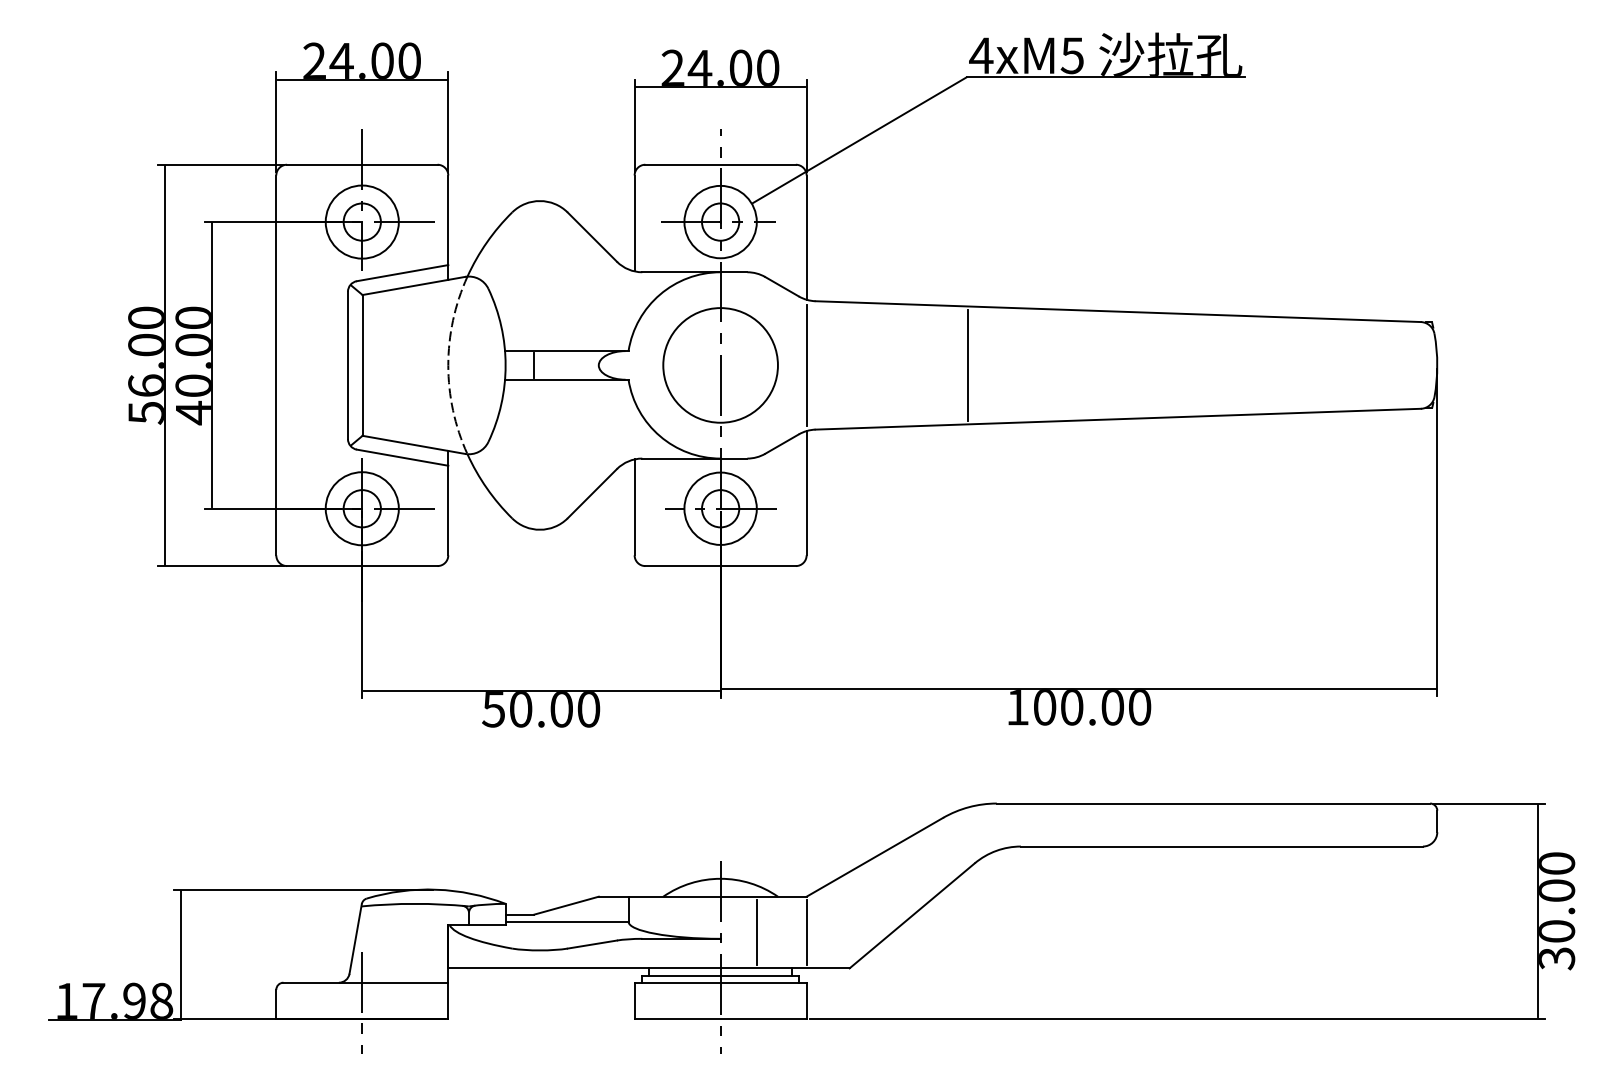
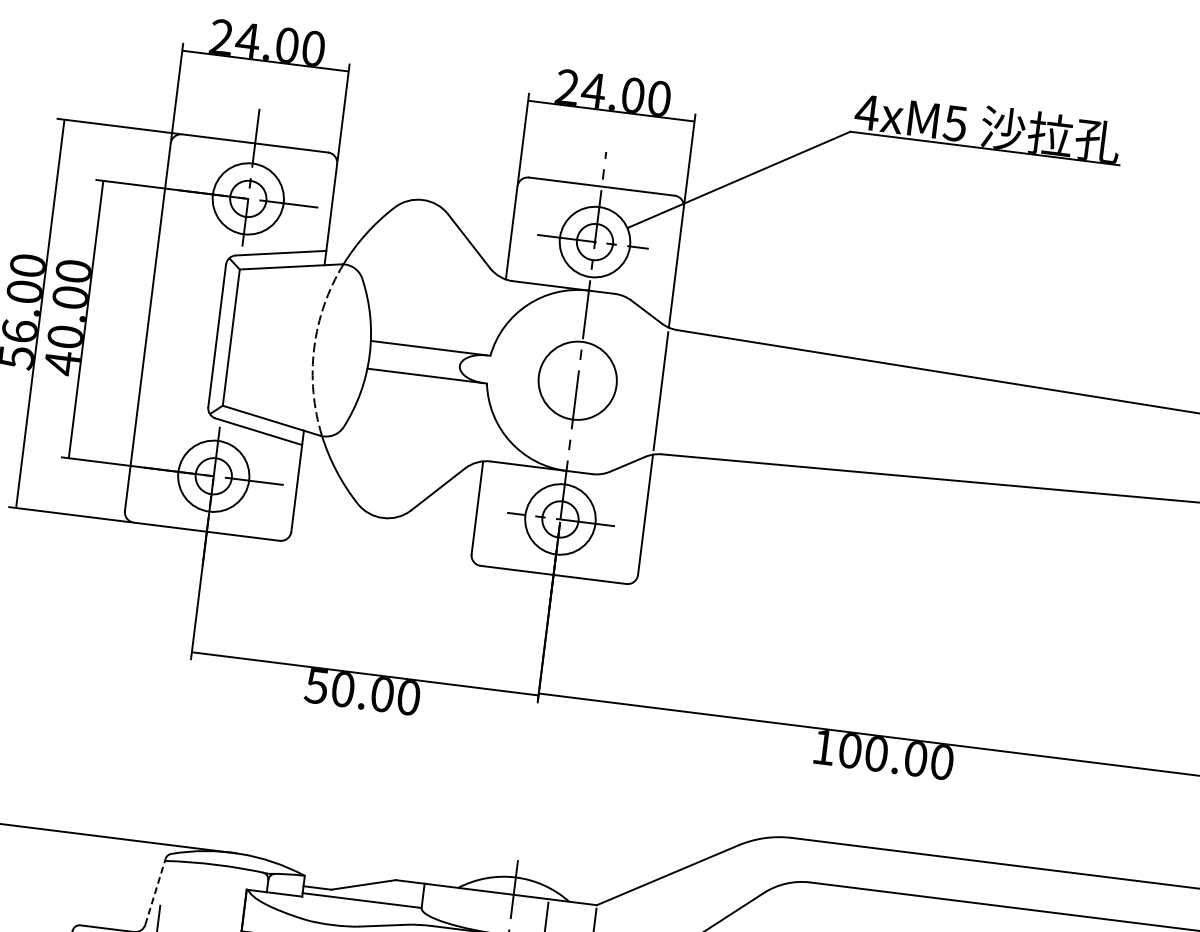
line: (534, 364) -> (397, 357), removed
circle: (720, 365) -> (577, 380), size x0.7
line: (968, 365) -> (817, 410), removed
line: (355, 938) -> (155, 891), solid -> dashed

